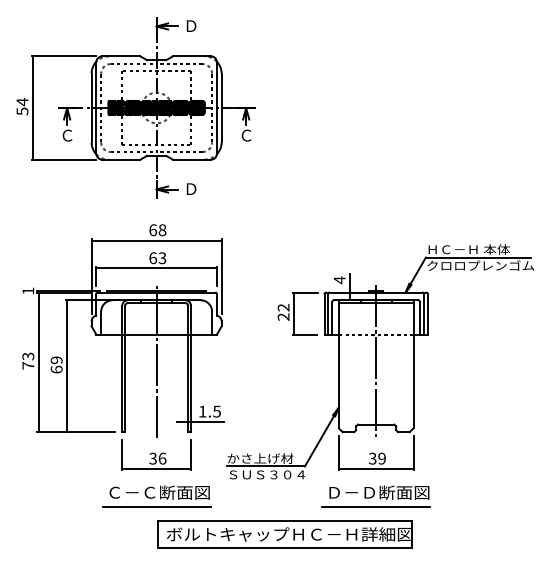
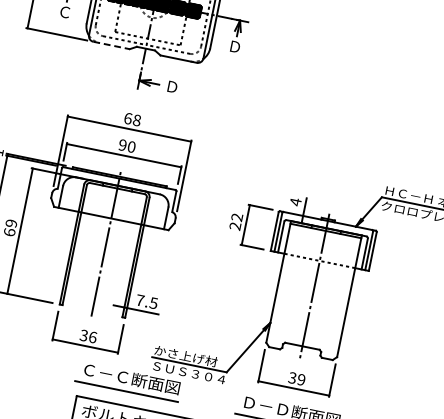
text: (246, 135) -> (235, 46), Ｃ -> Ｄ
line: (121, 159) -> (111, 45), solid -> dashed
text: (157, 258) -> (126, 146), 63 -> 90
text: (202, 411) -> (140, 300), 1.5 -> 7.5
part: (156, 496) -> (128, 382), moved

